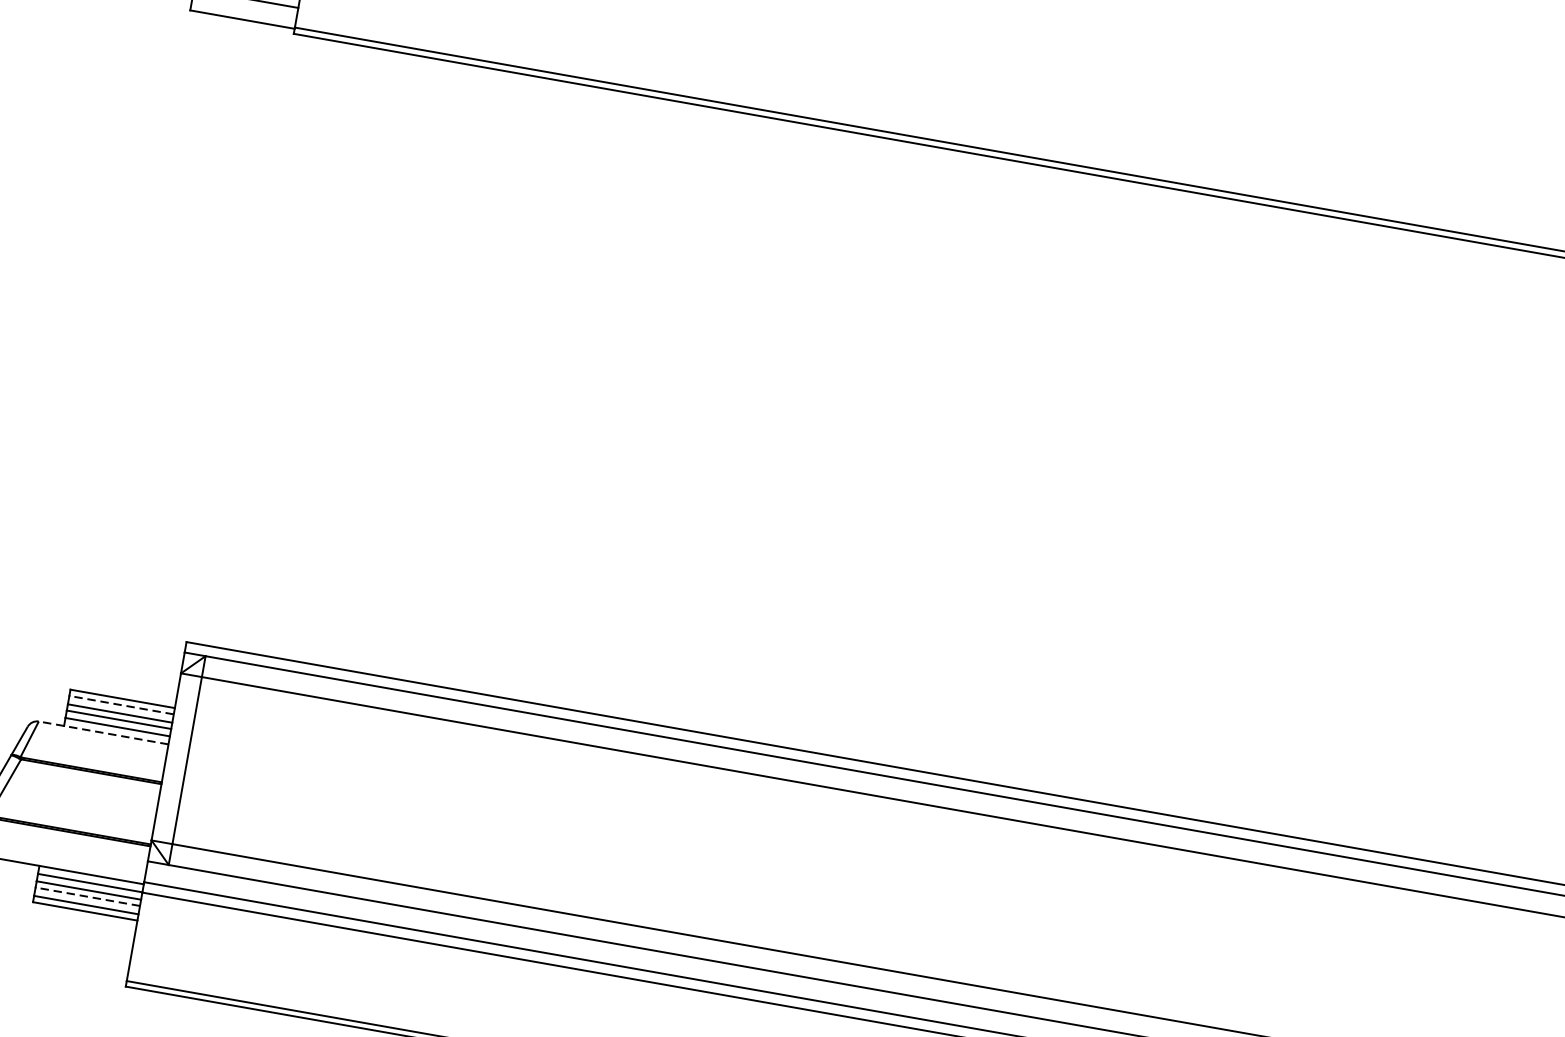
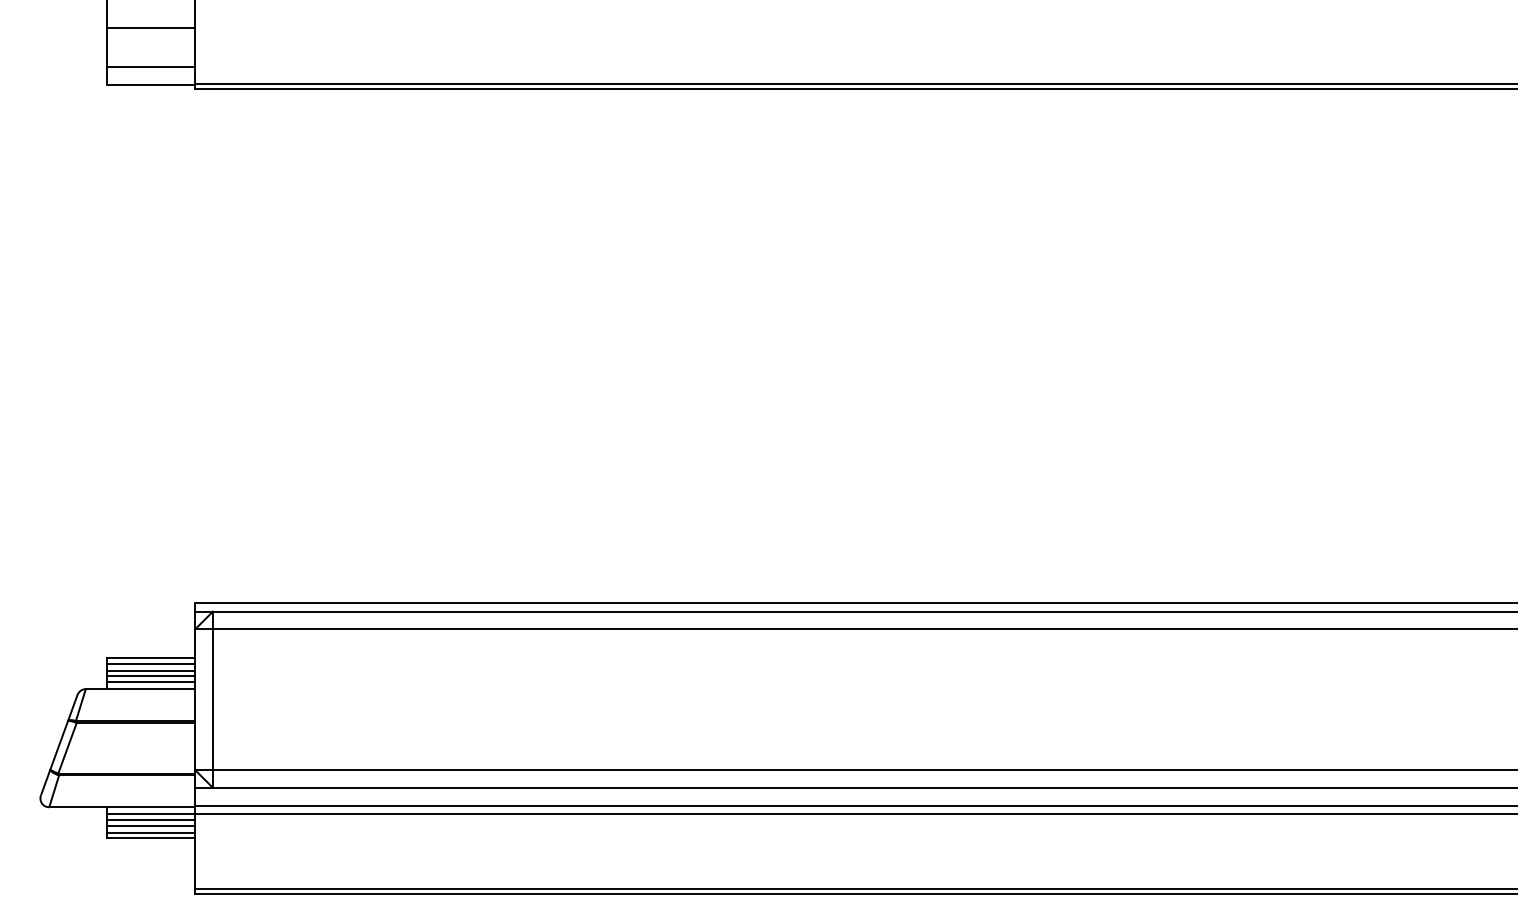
line: (120, 704) -> (150, 663), dashed -> solid
line: (103, 733) -> (140, 689), dashed -> solid
line: (86, 896) -> (150, 825), dashed -> solid

